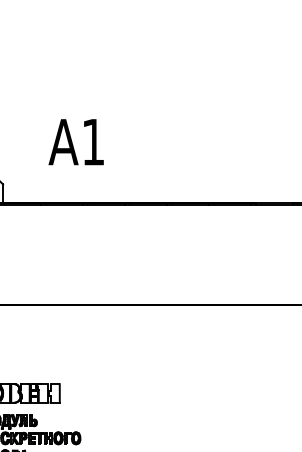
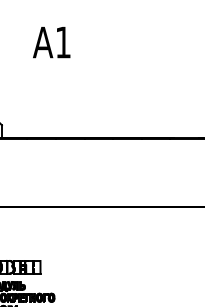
text: (75, 142) -> (51, 42), moved

